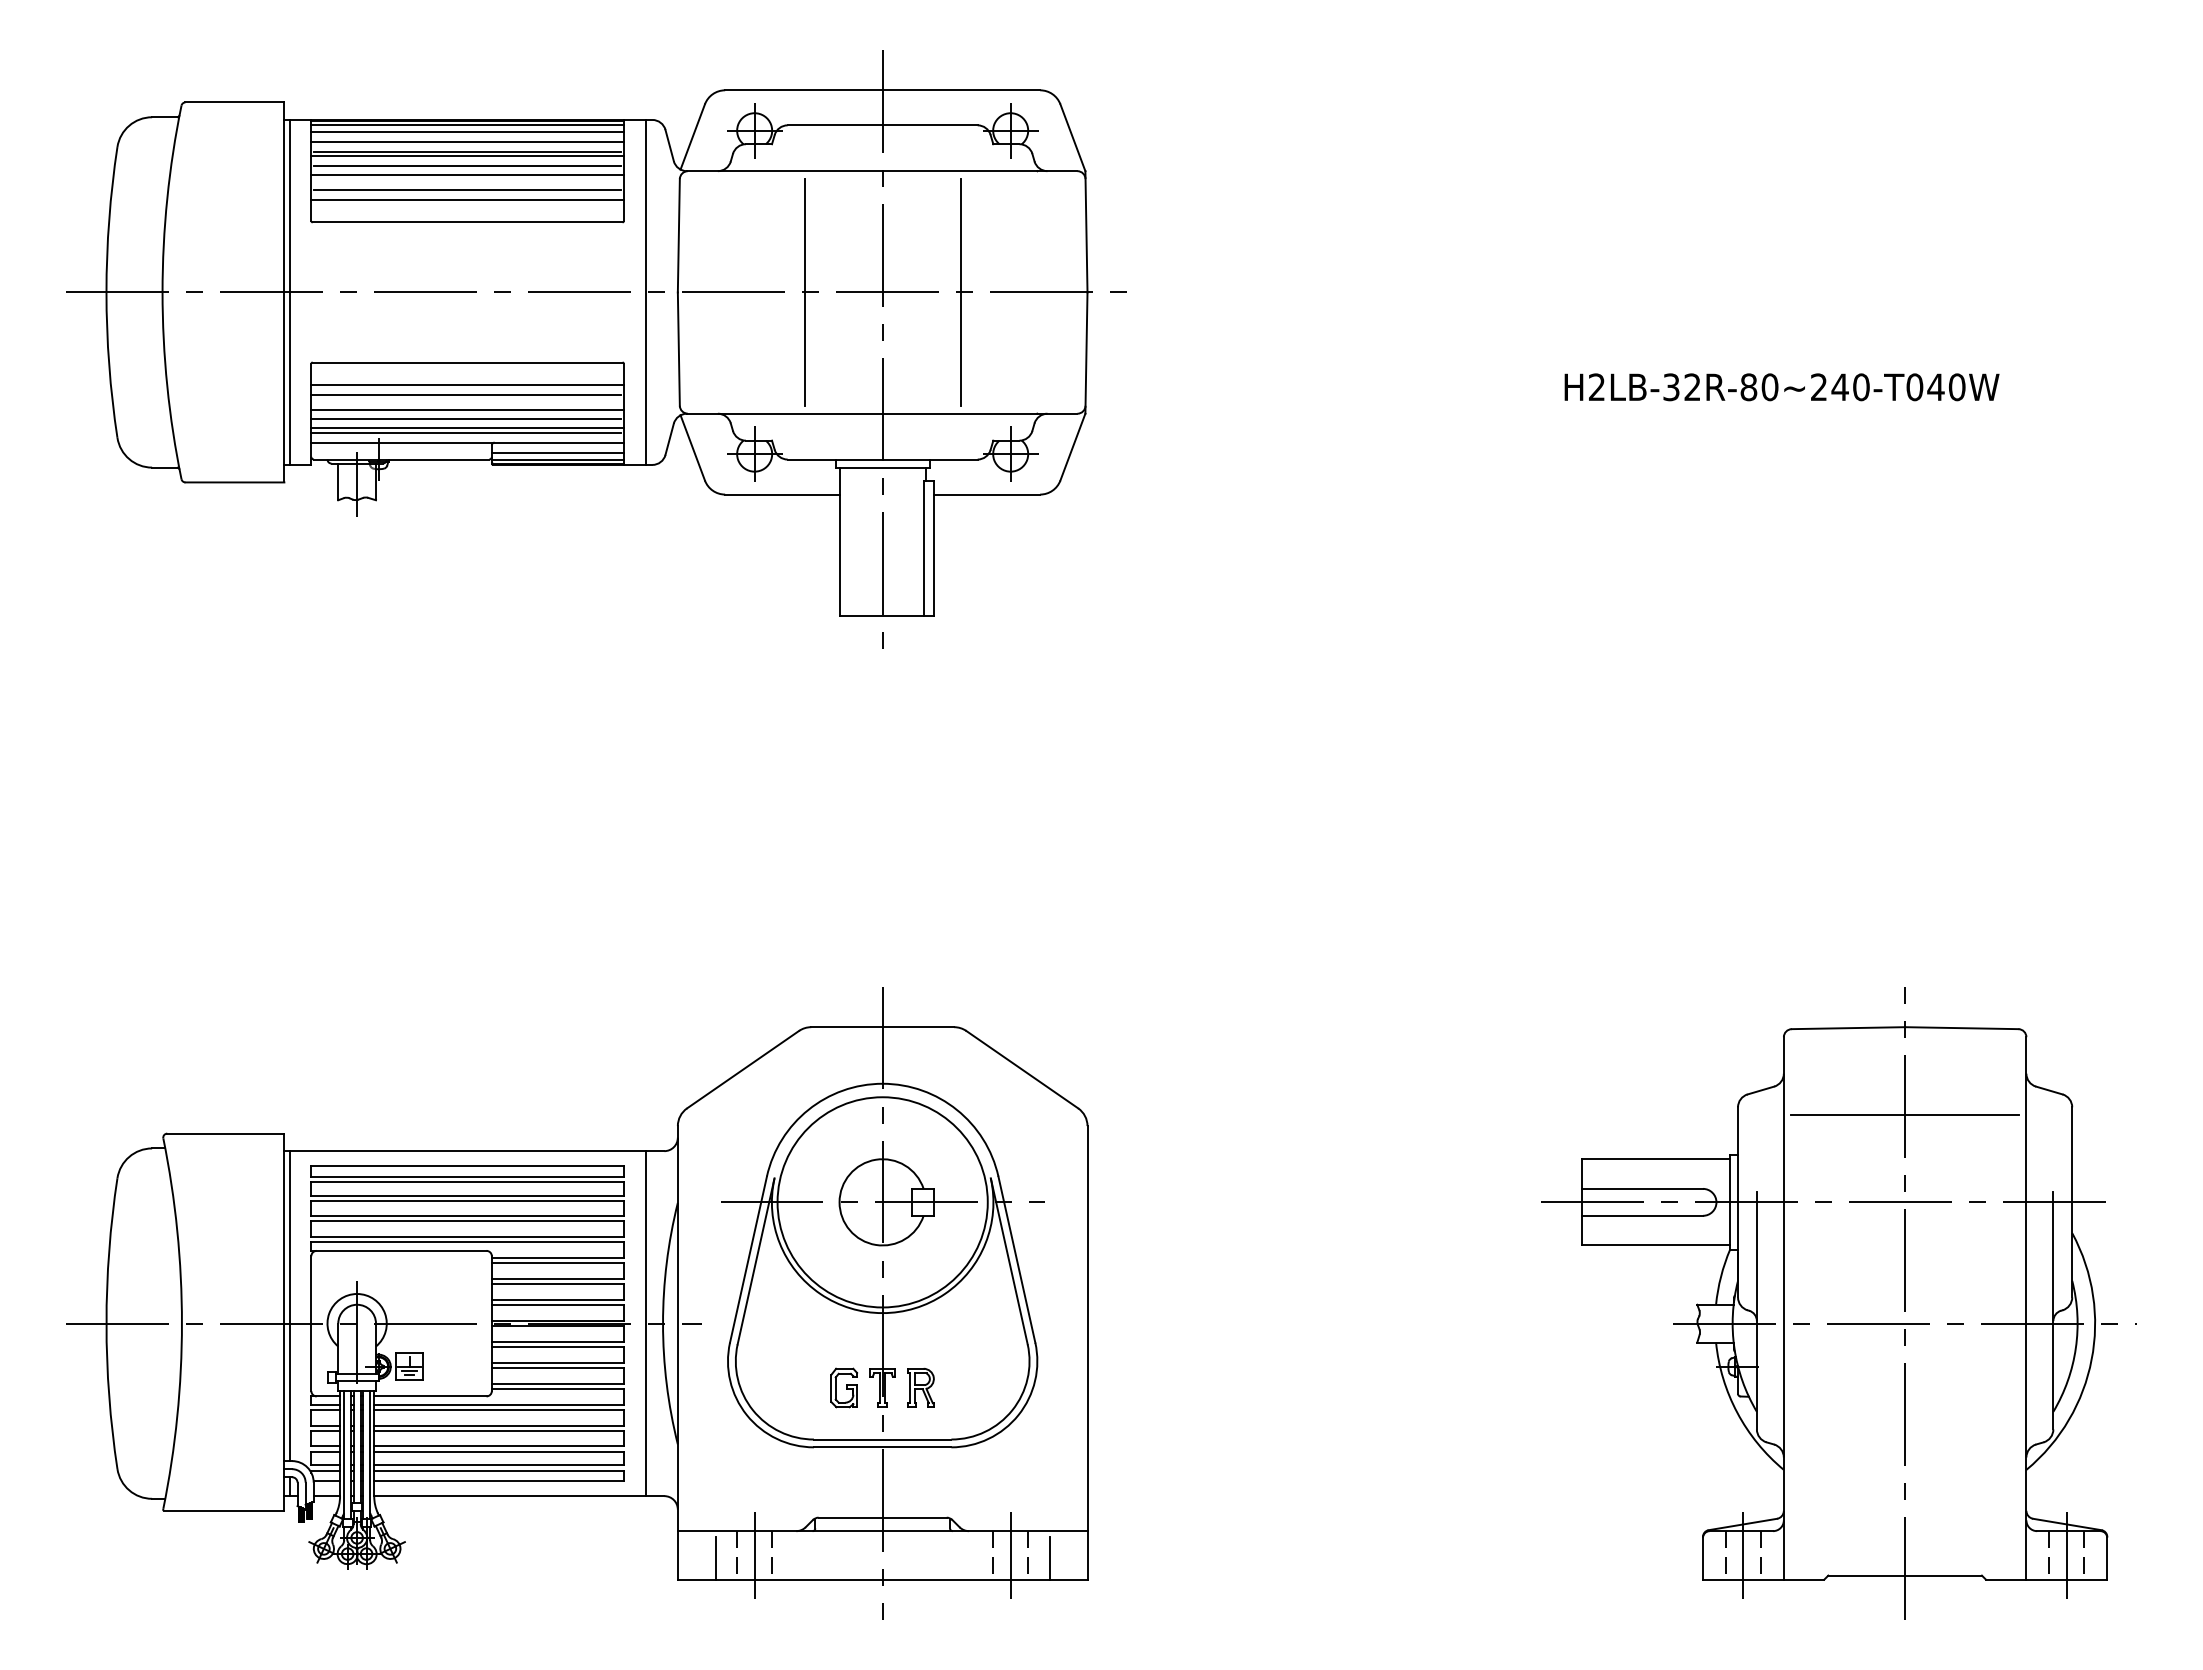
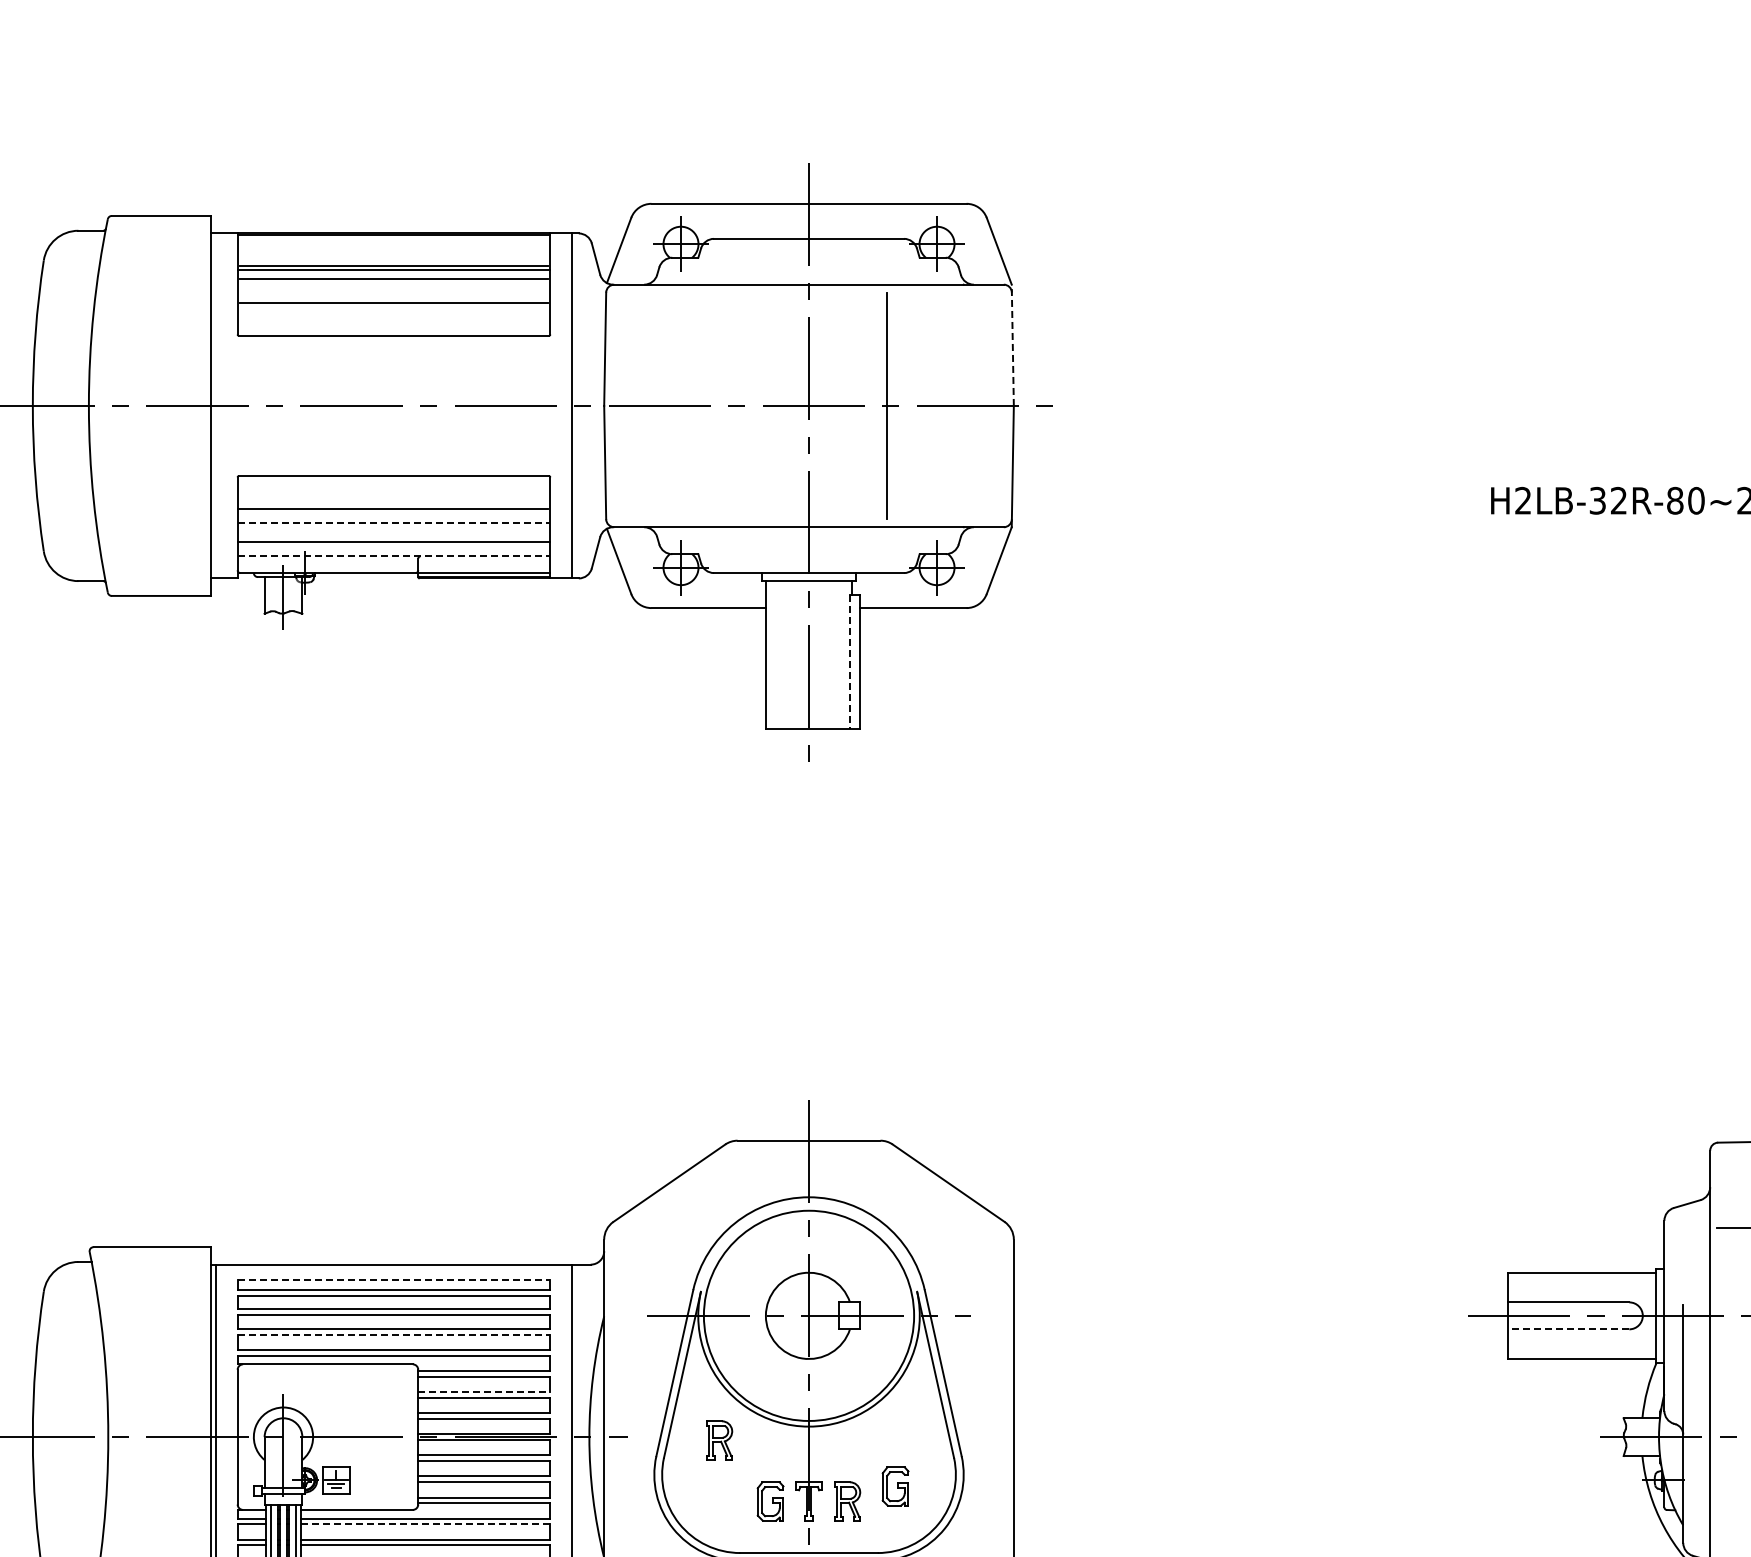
line: (467, 125) -> (393, 239), removed
line: (467, 132) -> (393, 246), removed
line: (467, 142) -> (393, 256), removed
line: (467, 175) -> (393, 289), removed
line: (467, 200) -> (393, 314), removed
line: (1086, 231) -> (1012, 345), solid -> dashed
line: (289, 291) -> (215, 405), removed
line: (804, 292) -> (730, 406), removed
line: (467, 384) -> (393, 498), removed
line: (468, 409) -> (394, 523), solid -> dashed
line: (466, 419) -> (392, 533), removed
line: (466, 432) -> (392, 546), removed
line: (468, 442) -> (394, 556), solid -> dashed
line: (557, 452) -> (483, 566), removed
line: (923, 548) -> (849, 662), solid -> dashed
line: (468, 1166) -> (394, 1280), solid -> dashed
line: (1642, 1215) -> (1568, 1329), solid -> dashed
line: (468, 1221) -> (394, 1335), solid -> dashed
line: (558, 1278) -> (484, 1392), solid -> dashed
part: (792, 1326) -> (718, 1440), added
part: (968, 1372) -> (894, 1486), added
line: (499, 1410) -> (425, 1524), solid -> dashed

